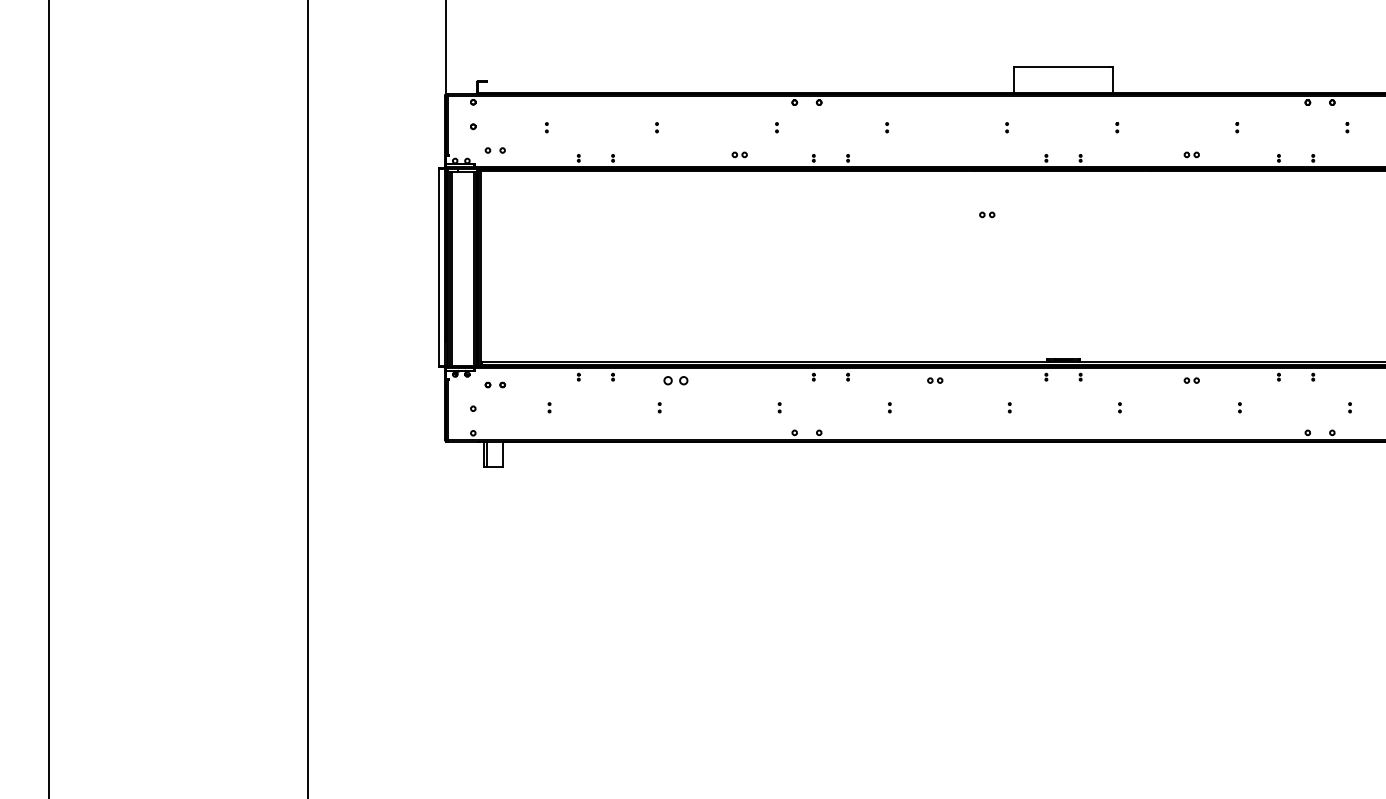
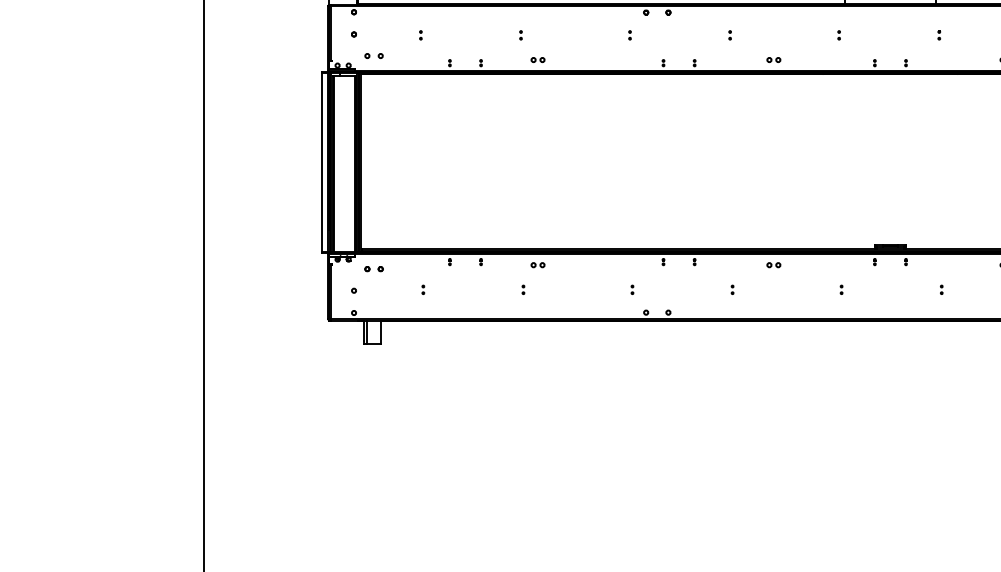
part: (739, 154) -> (537, 59), moved
part: (987, 214) -> (774, 59), moved
part: (675, 380) -> (537, 265), size x0.62

